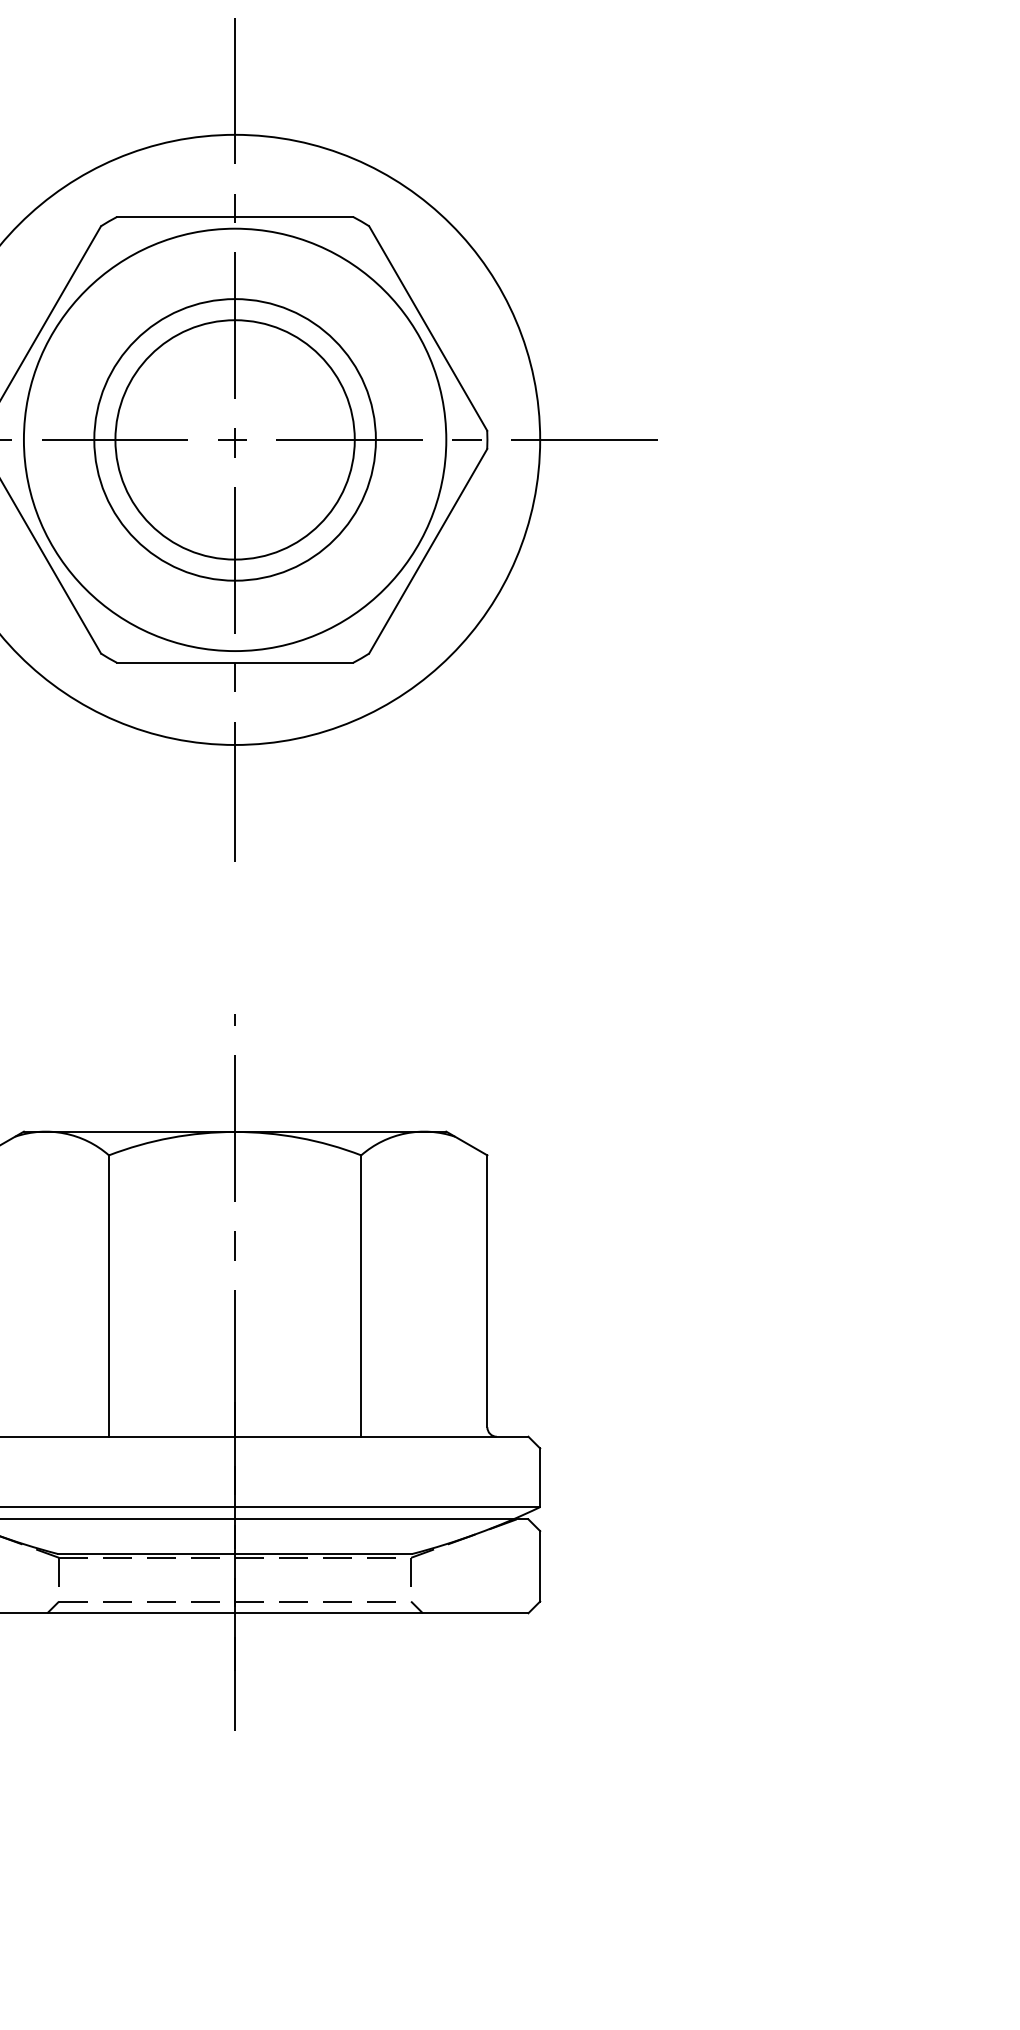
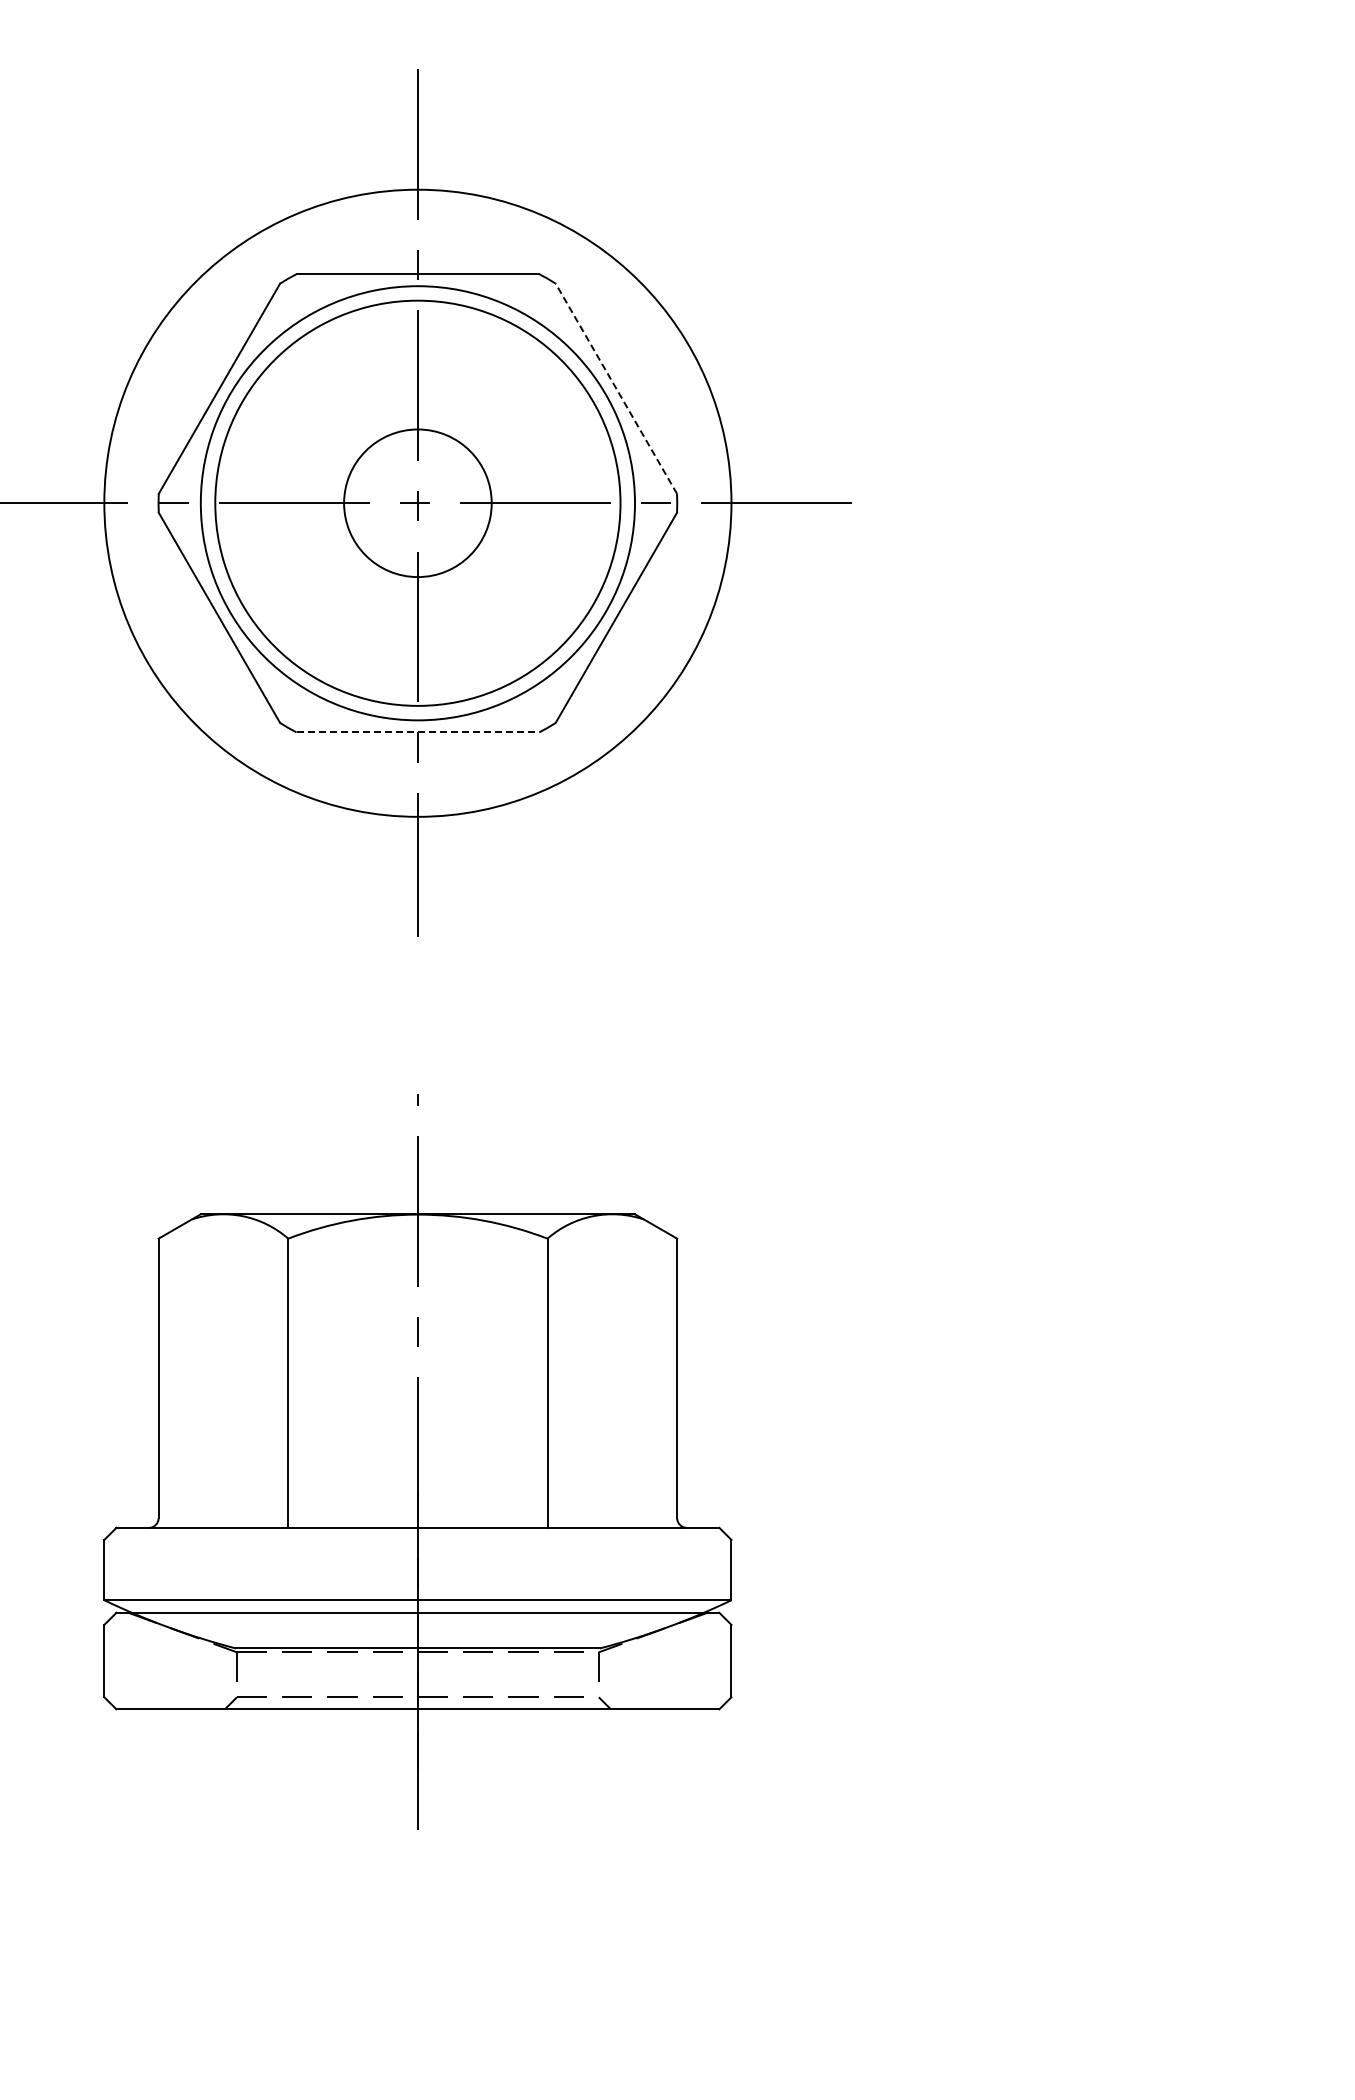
line: (428, 328) -> (616, 388), solid -> dashed
circle: (234, 440) -> (417, 503), size x0.6
circle: (234, 440) -> (417, 503), size x1.4
line: (235, 662) -> (418, 732), solid -> dashed

